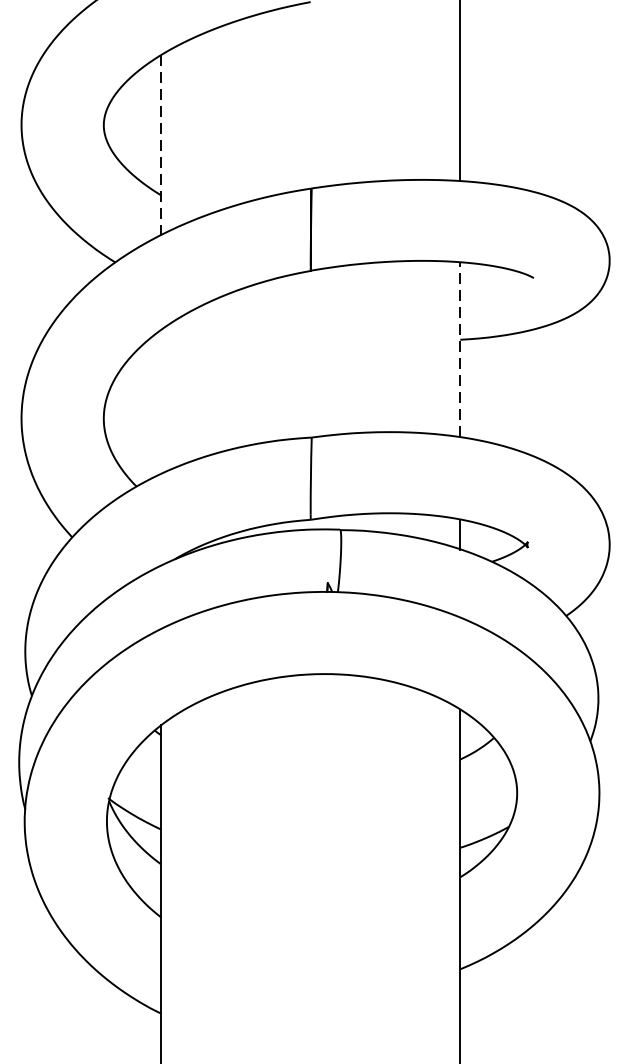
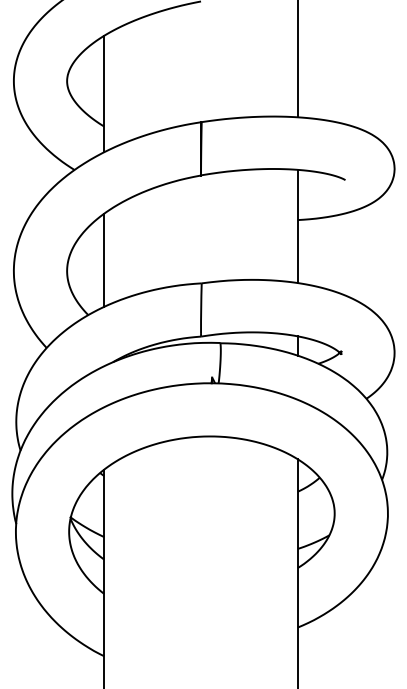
line: (161, 145) -> (104, 94), dashed -> solid
line: (459, 349) -> (297, 226), dashed -> solid
line: (161, 400) -> (104, 259), added

